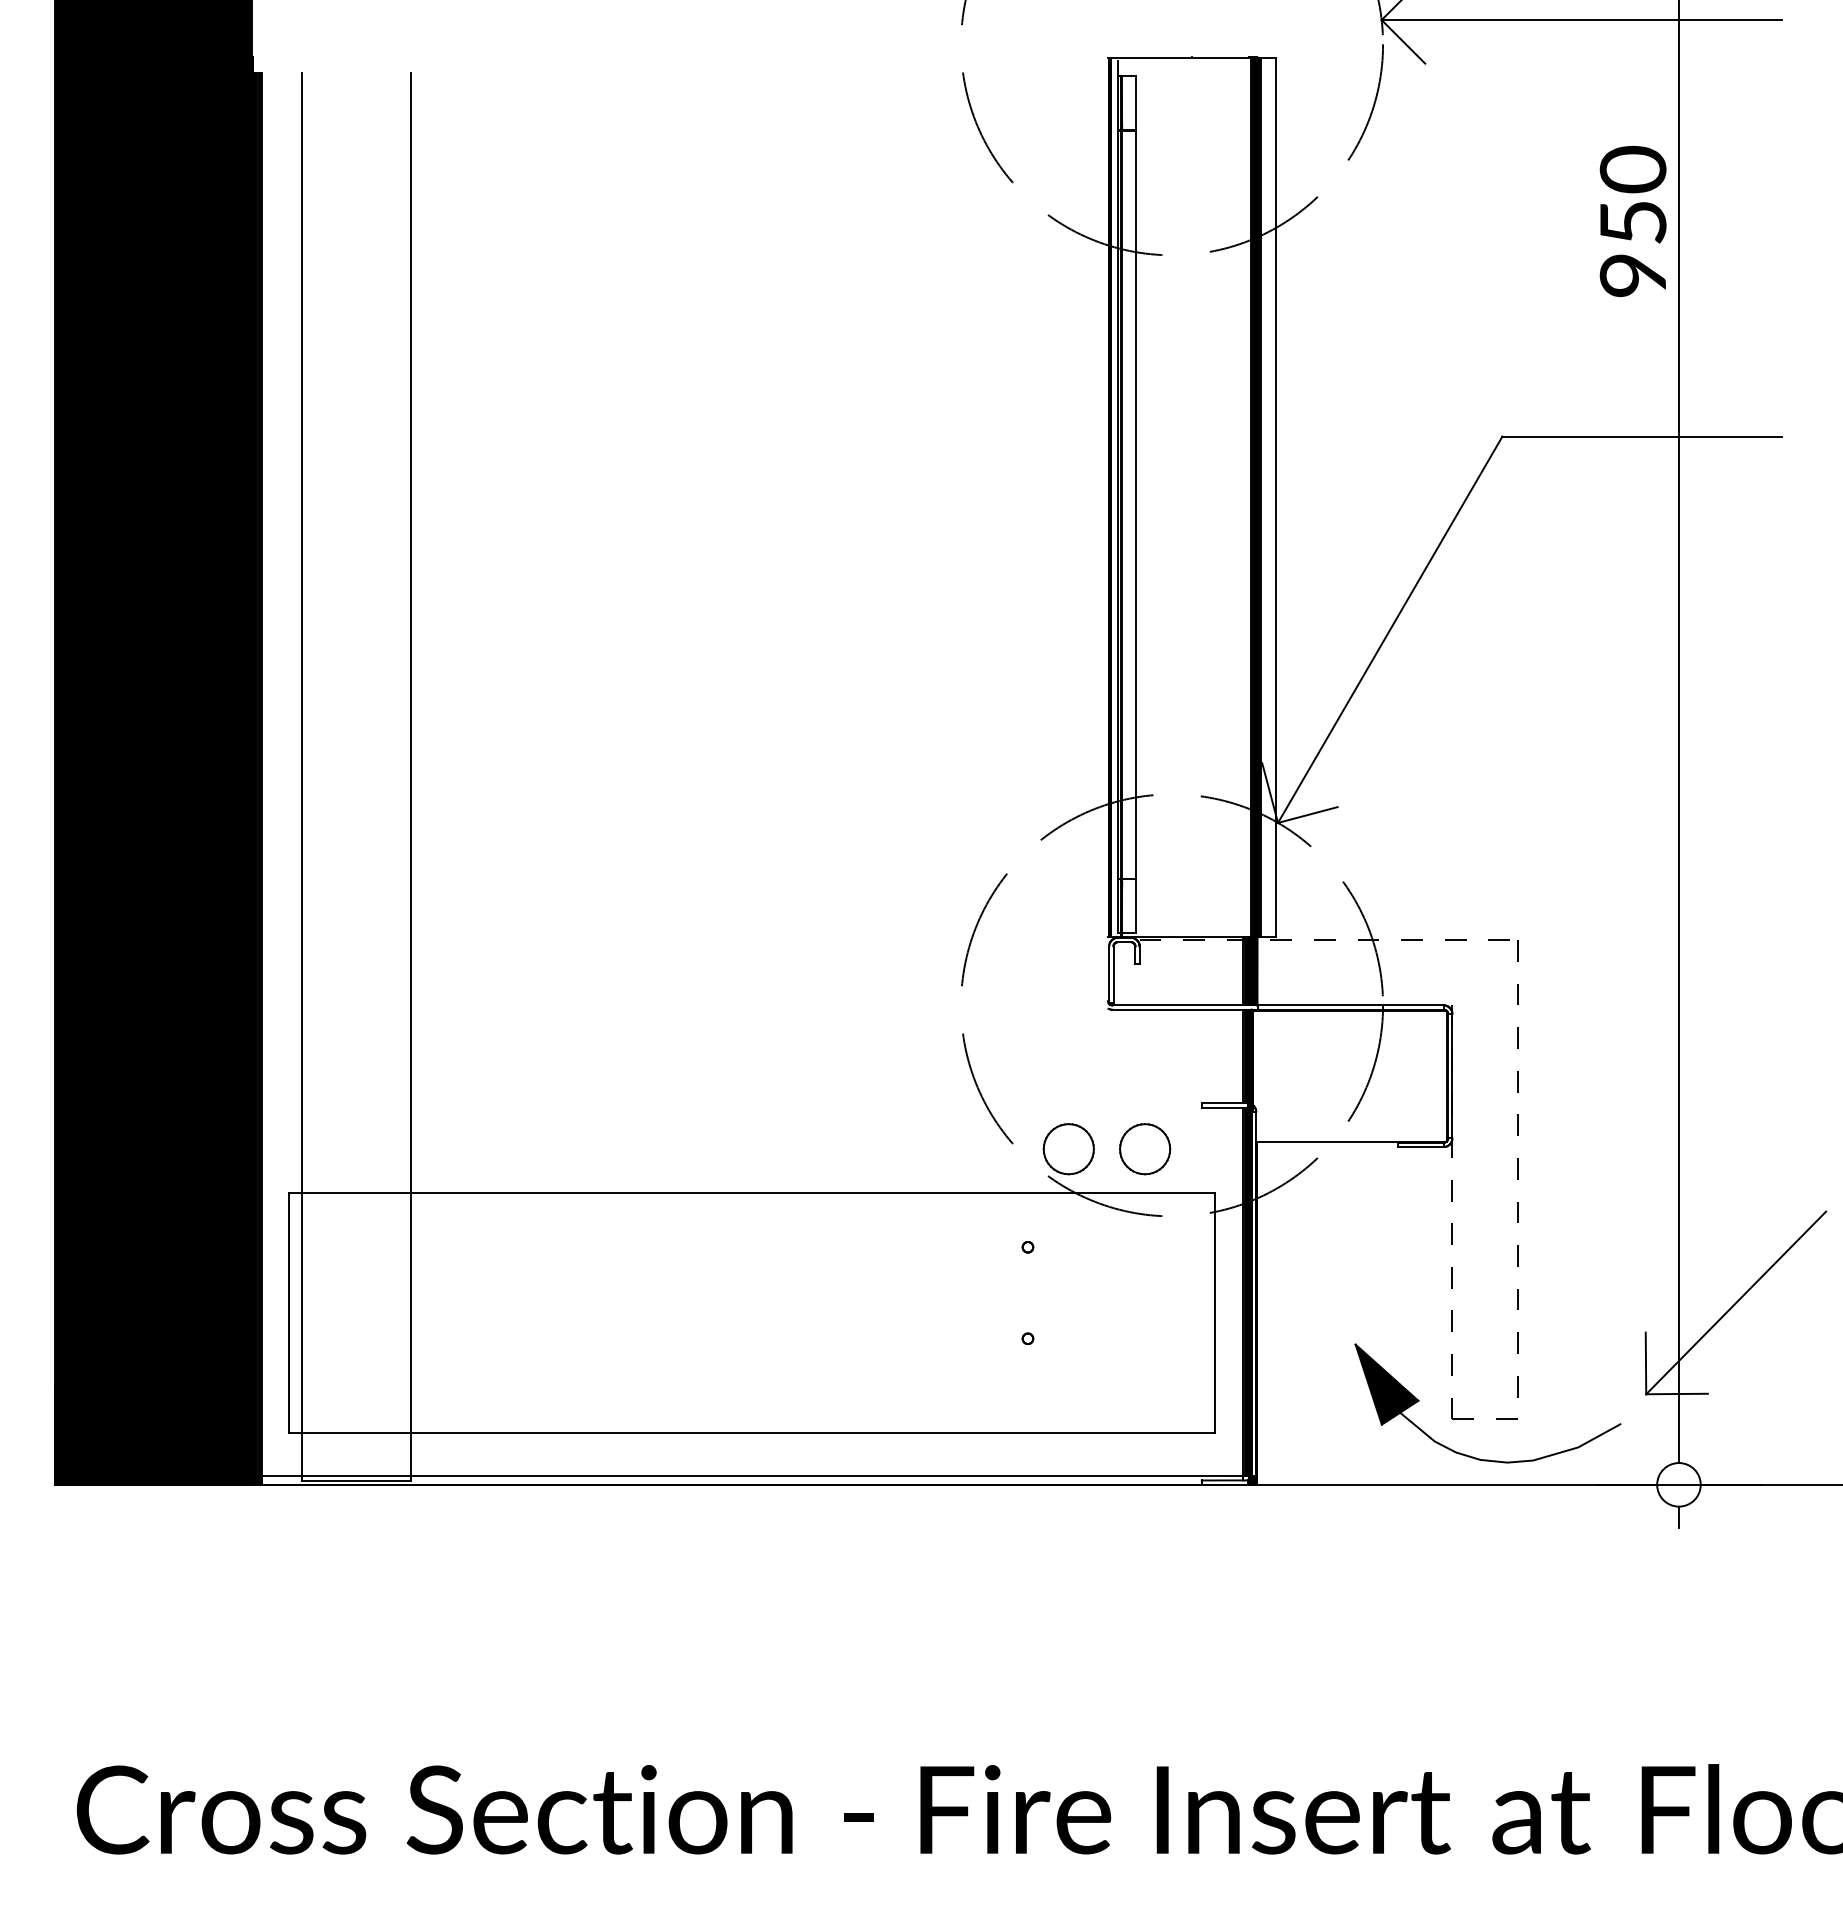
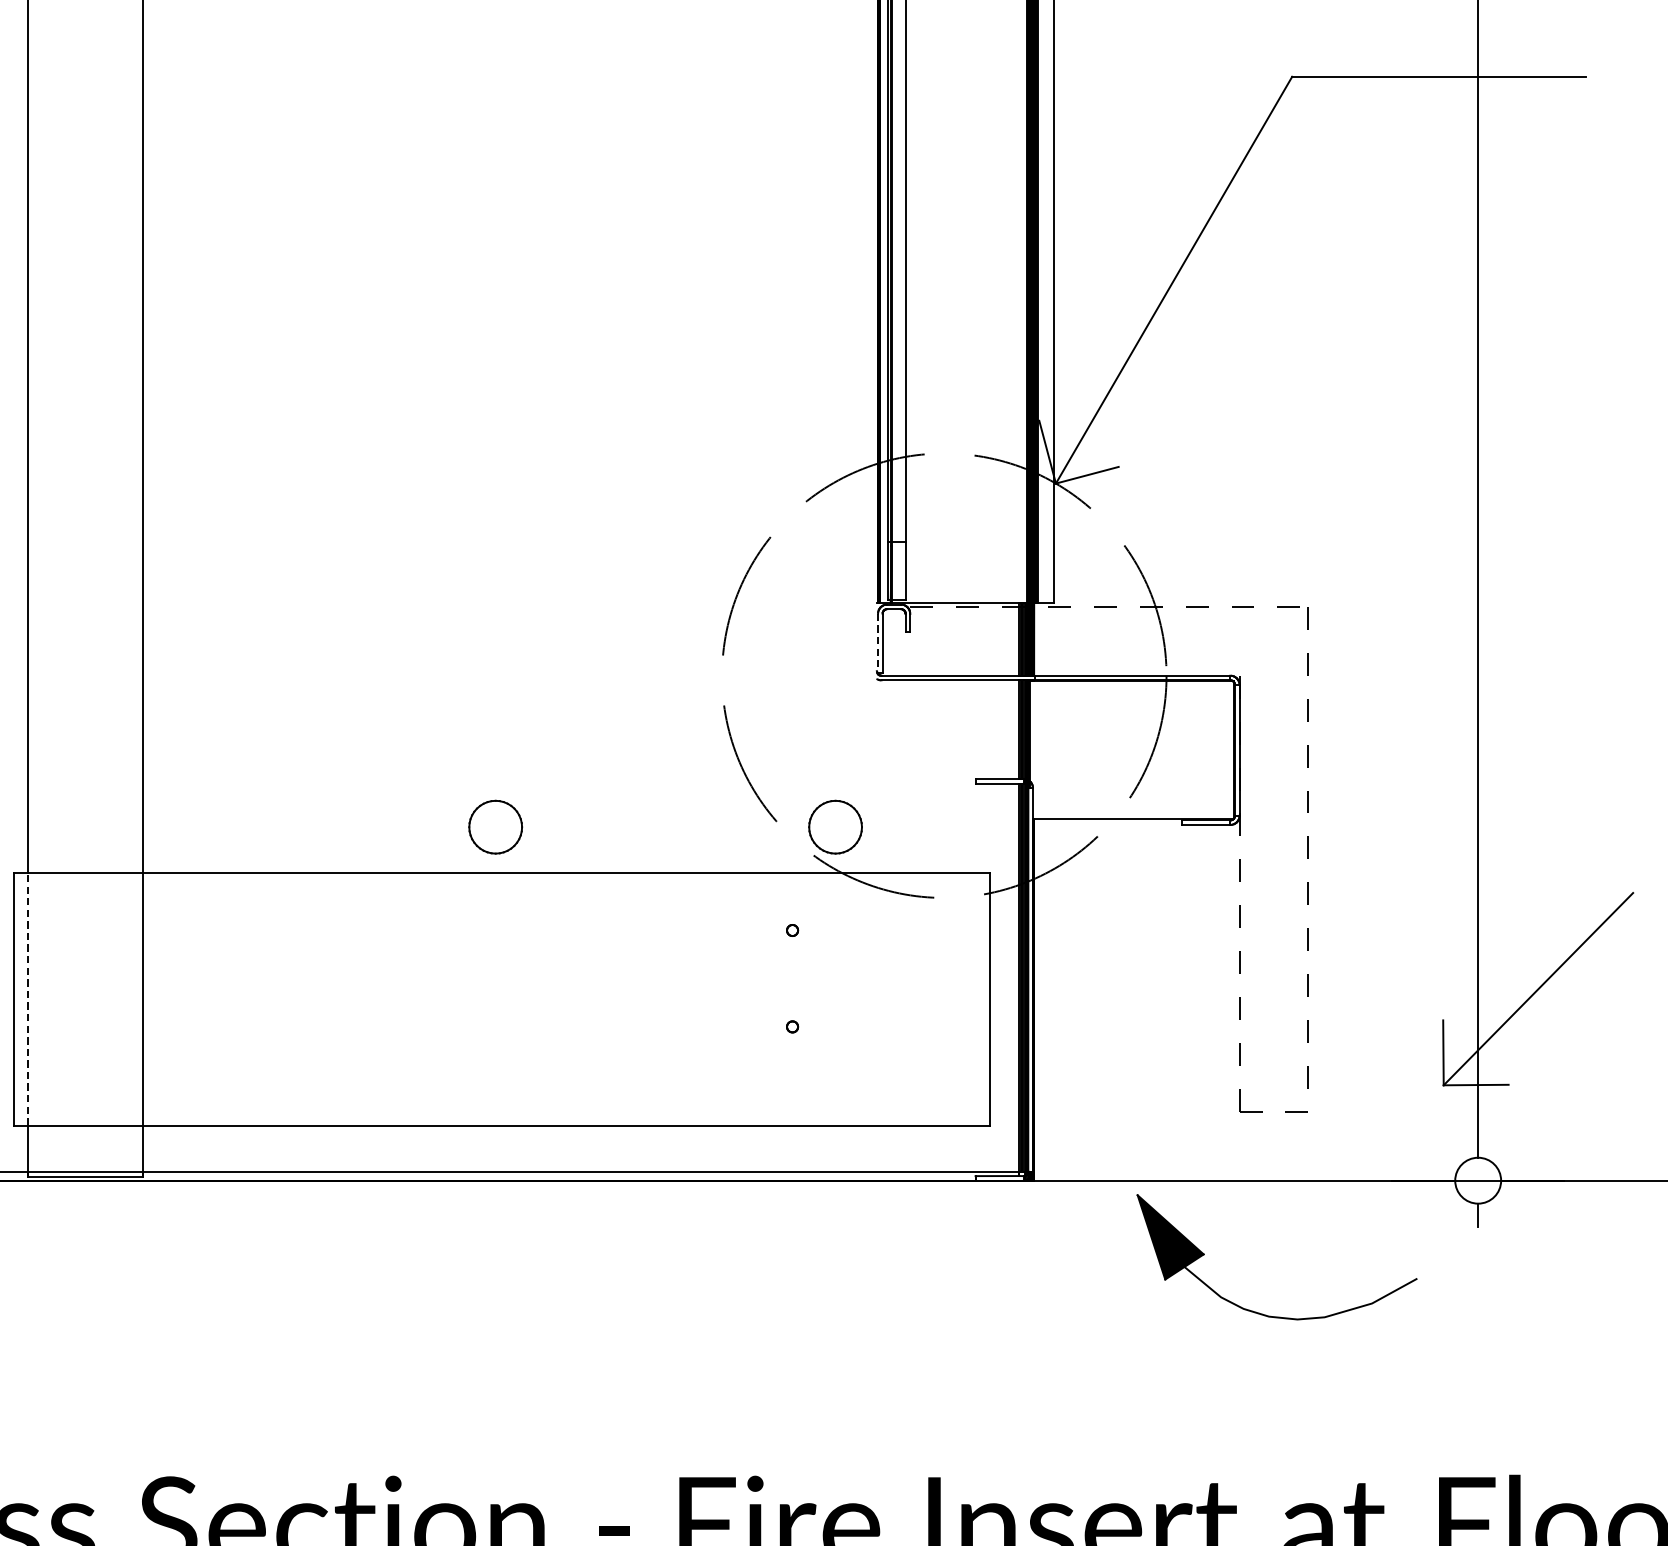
line: (1109, 975) -> (878, 644), solid -> dashed
part: (1145, 1149) -> (496, 827), moved
line: (302, 1312) -> (28, 999), solid -> dashed
part: (1473, 1456) -> (1261, 1313), moved

